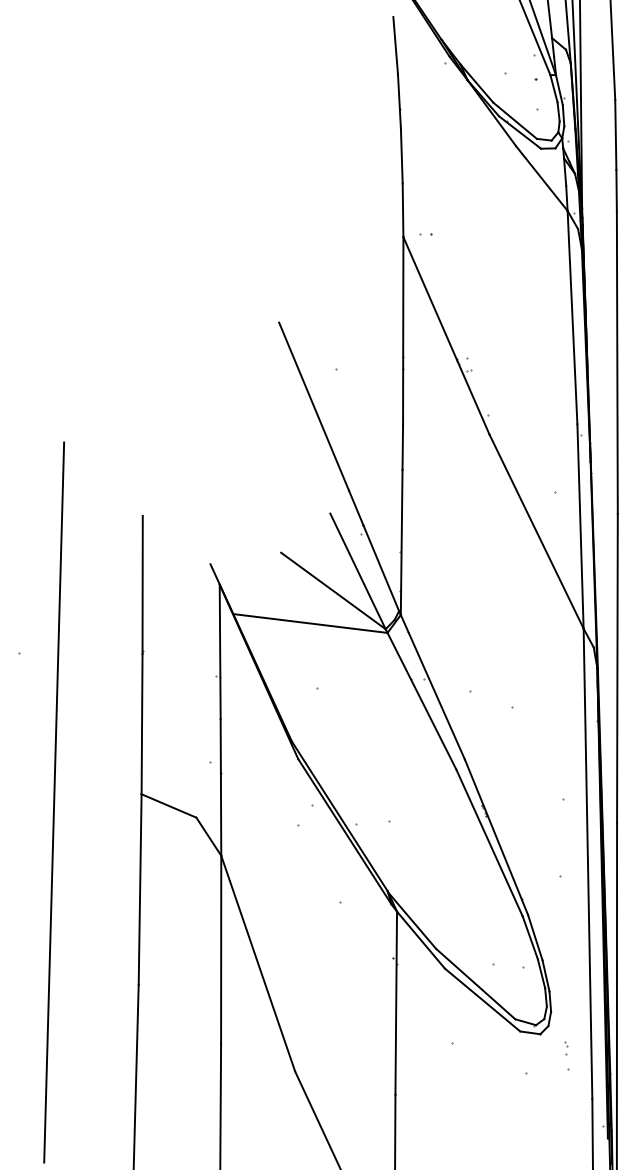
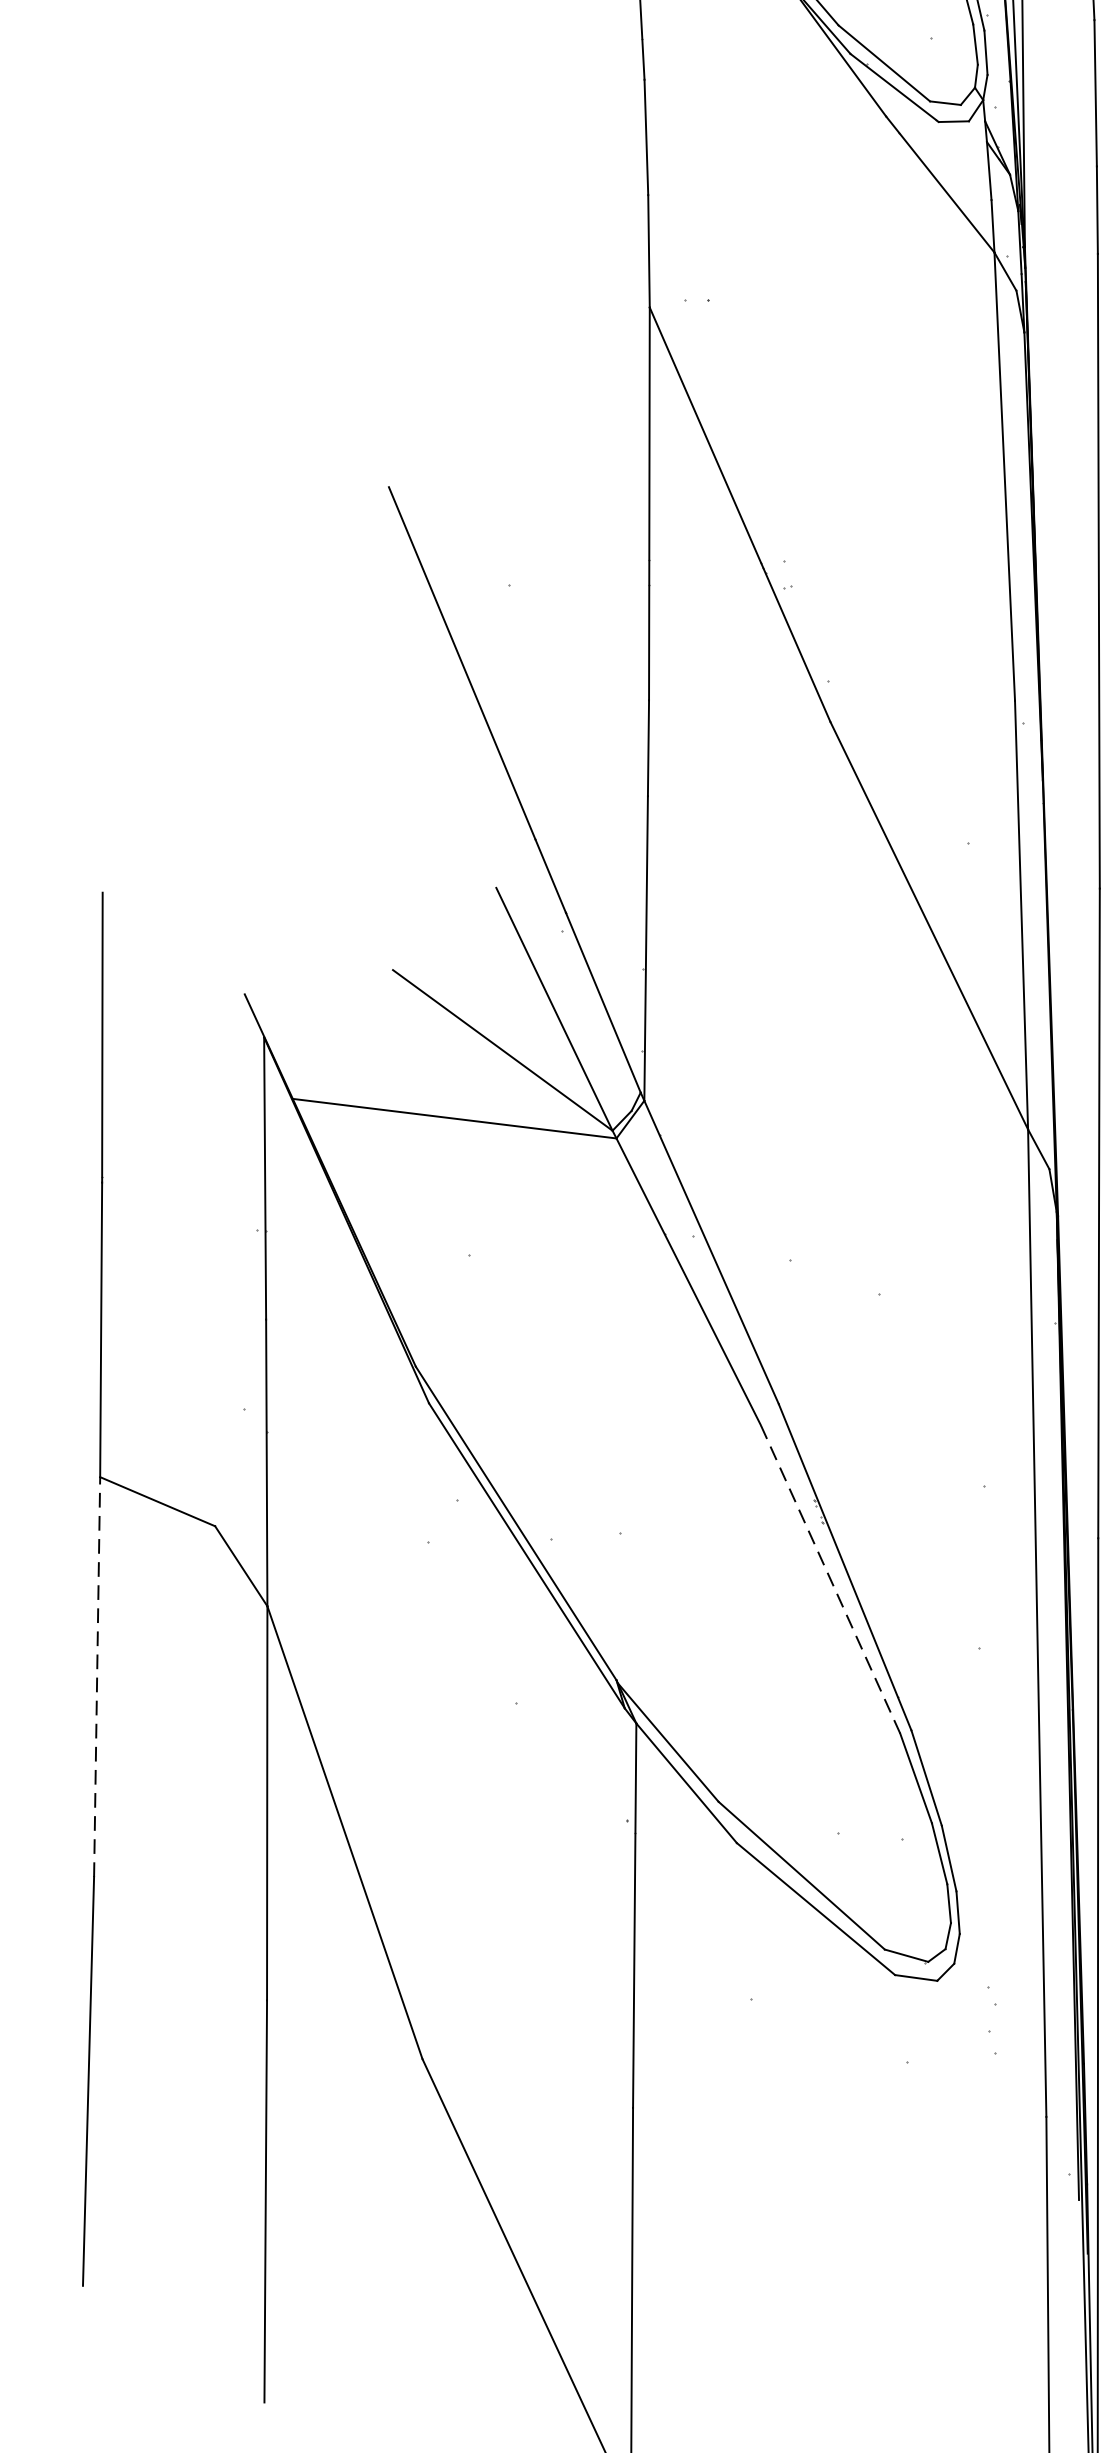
line: (489, 842) -> (830, 1578), solid -> dashed
line: (140, 889) -> (97, 1677), solid -> dashed
part: (566, 1048) -> (992, 2010), size x1.6

